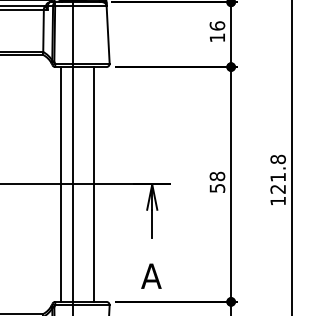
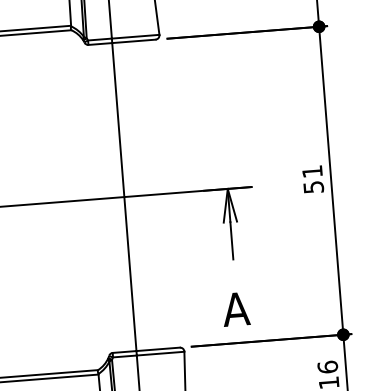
text: (217, 176) -> (312, 171), 58 -> 51
line: (61, 184) -> (108, 198), removed
line: (93, 184) -> (150, 194), removed

